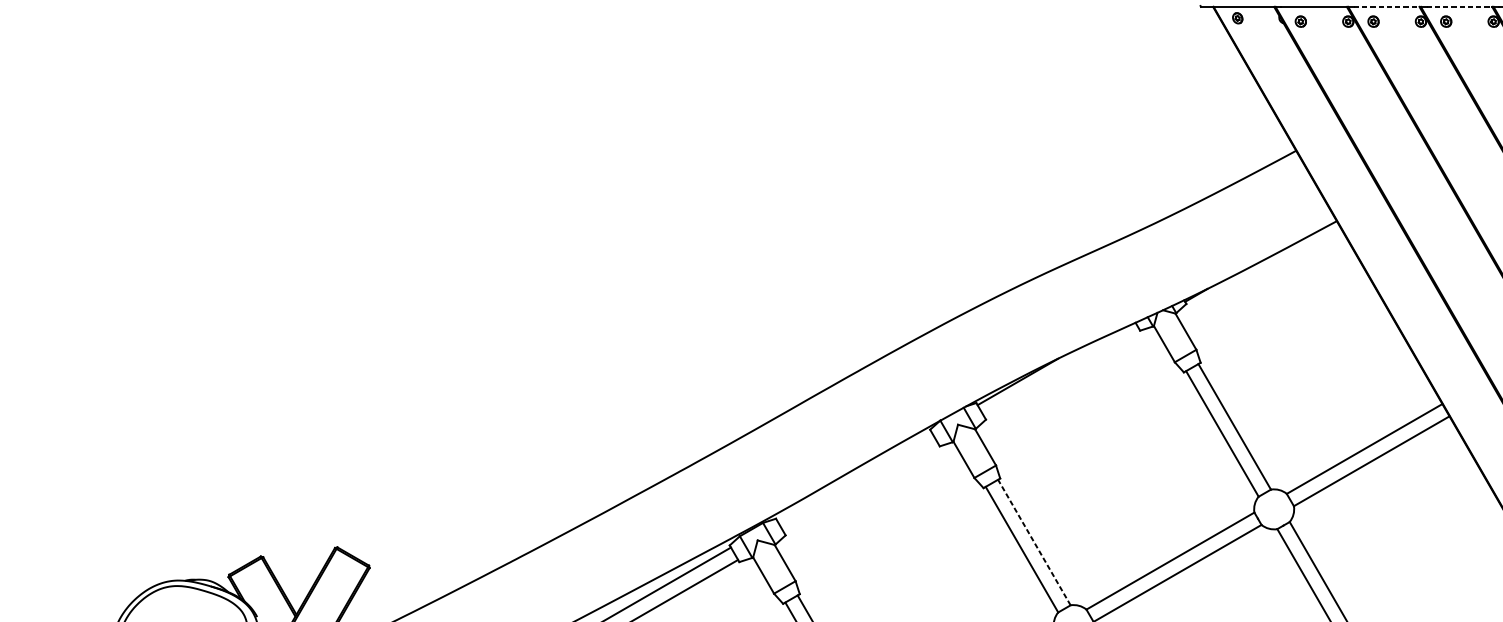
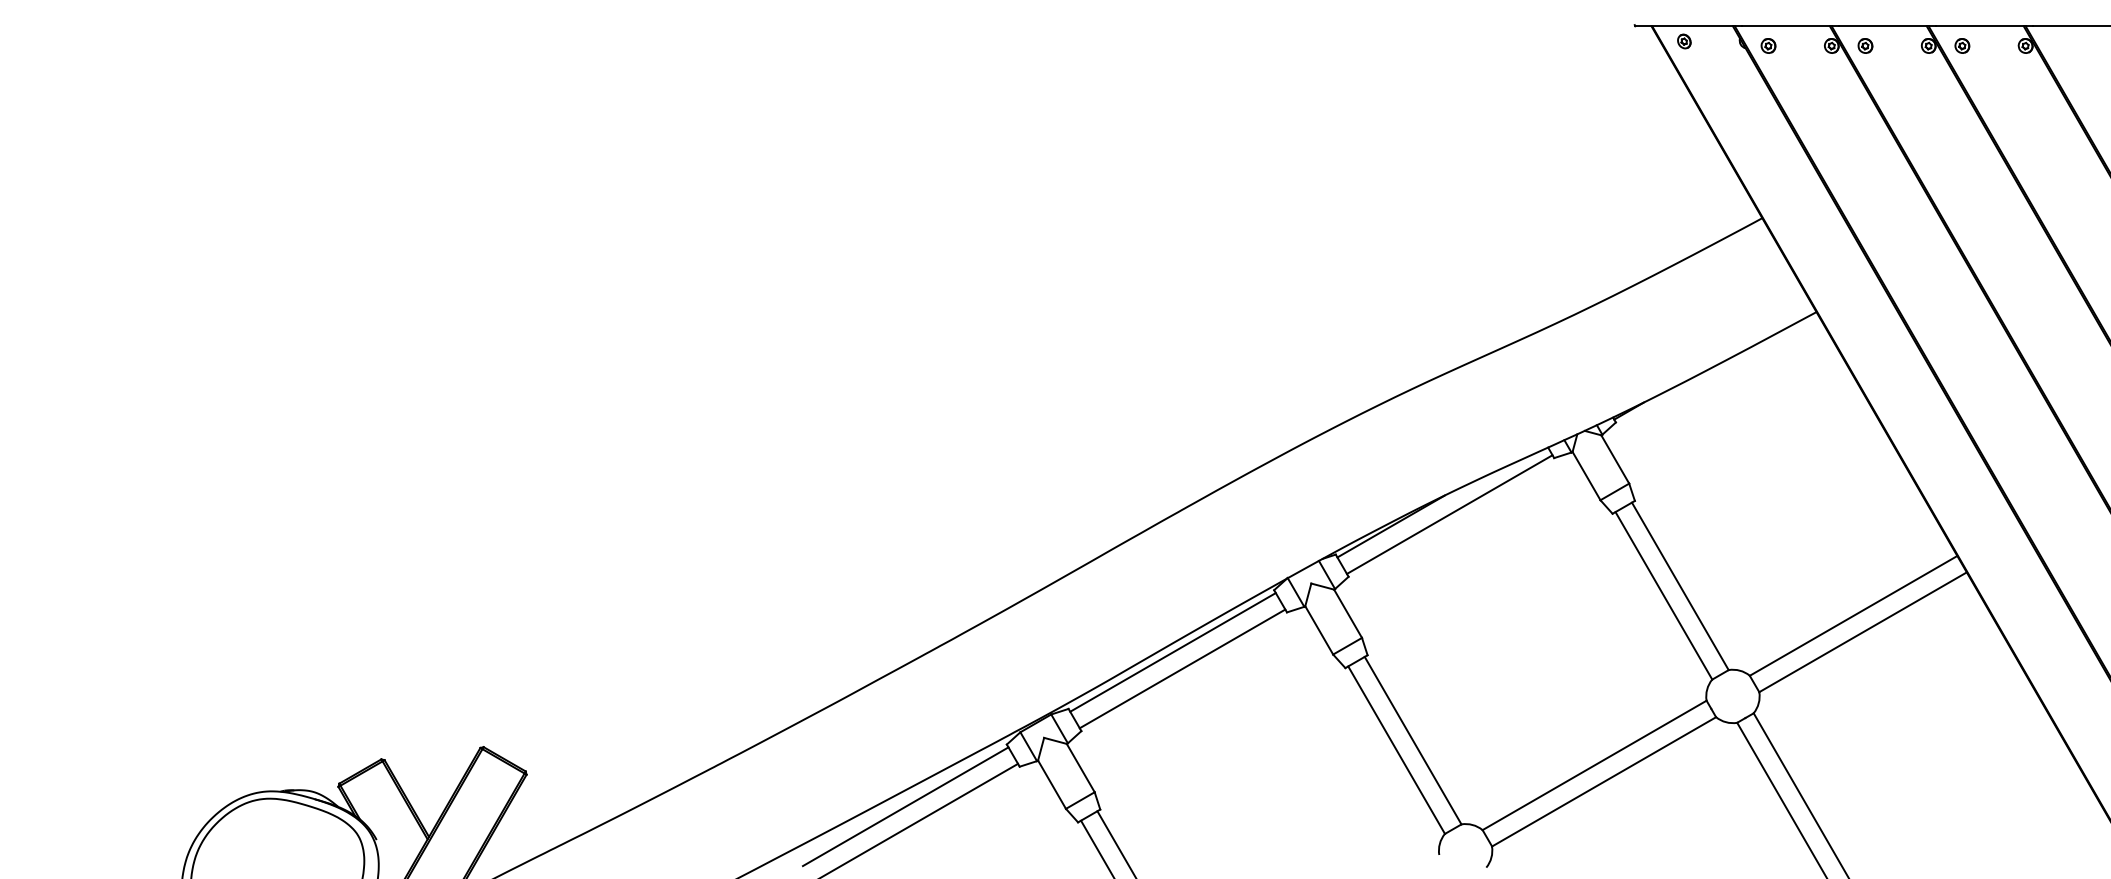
line: (1386, 7) -> (1882, 26), dashed -> solid
line: (1459, 7) -> (1979, 26), dashed -> solid
line: (1061, 372) -> (1449, 514), added
line: (853, 476) -> (1172, 652), added
line: (861, 488) -> (1182, 668), added
line: (1034, 542) -> (1413, 740), dashed -> solid

